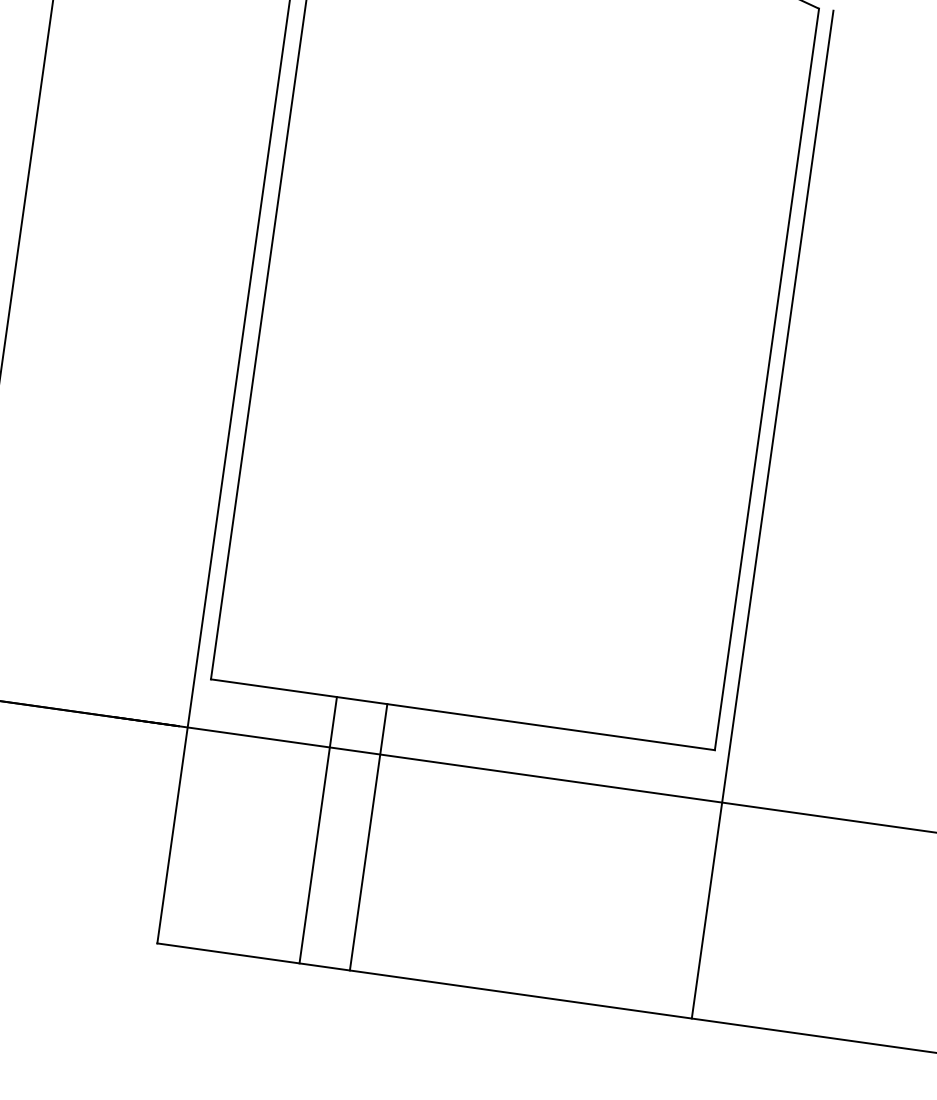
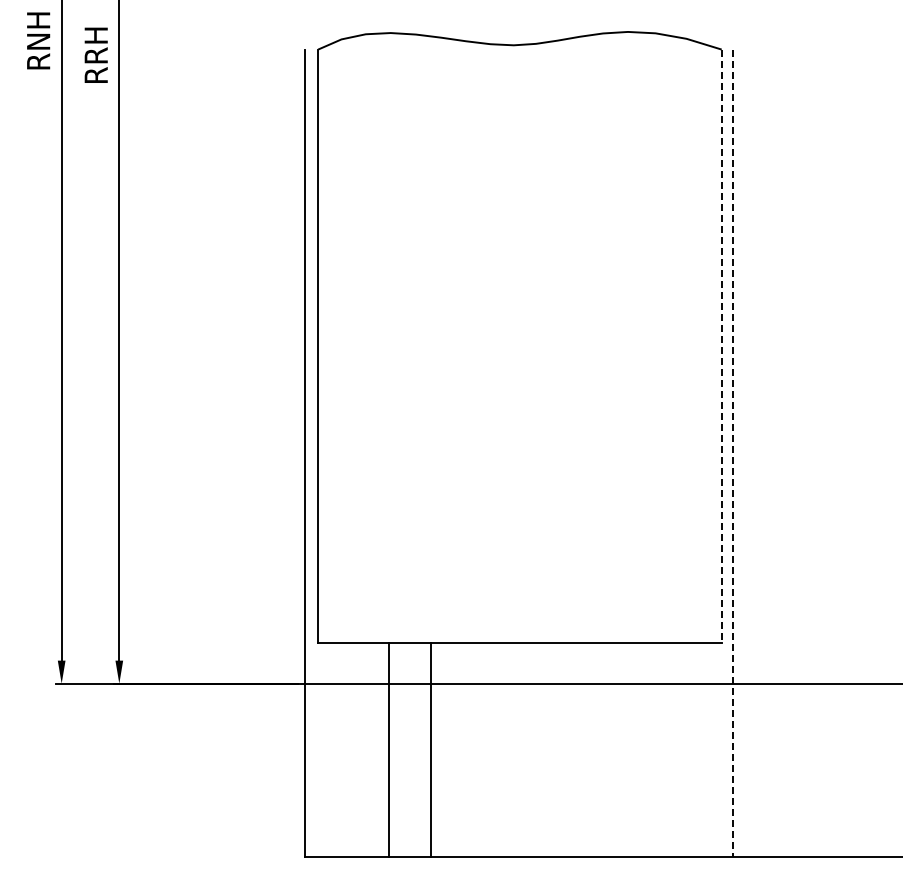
line: (766, 379) -> (721, 346), solid -> dashed
line: (762, 515) -> (733, 453), solid -> dashed
line: (318, 829) -> (389, 749), moved
line: (368, 836) -> (431, 749), moved

